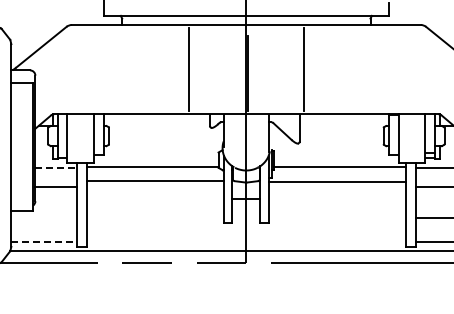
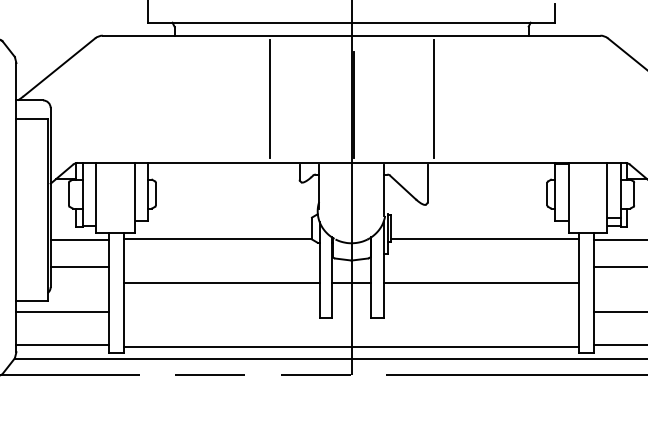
line: (55, 168) -> (79, 240), dashed -> solid
line: (154, 180) -> (220, 283), moved
line: (337, 181) -> (481, 283), moved
line: (43, 218) -> (62, 311), added
line: (43, 242) -> (62, 345), dashed -> solid
line: (246, 243) -> (351, 347), added

